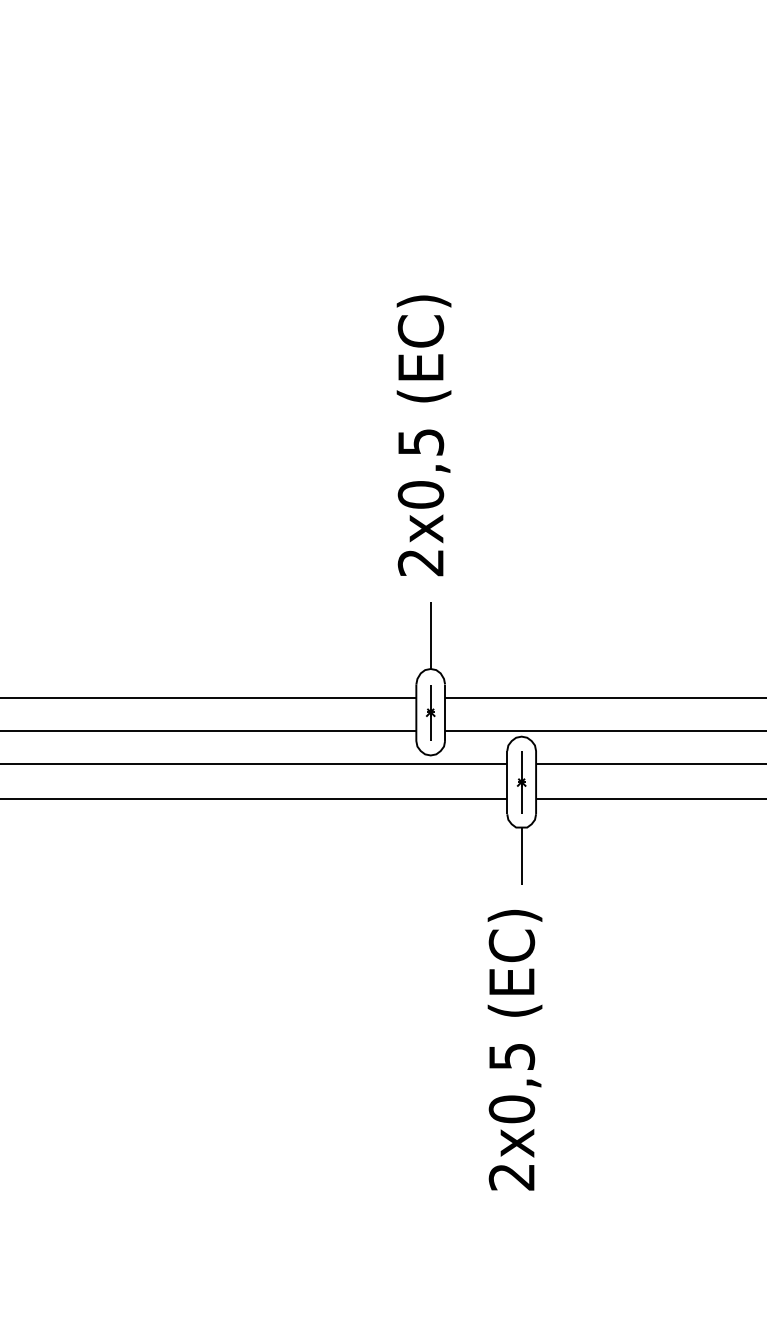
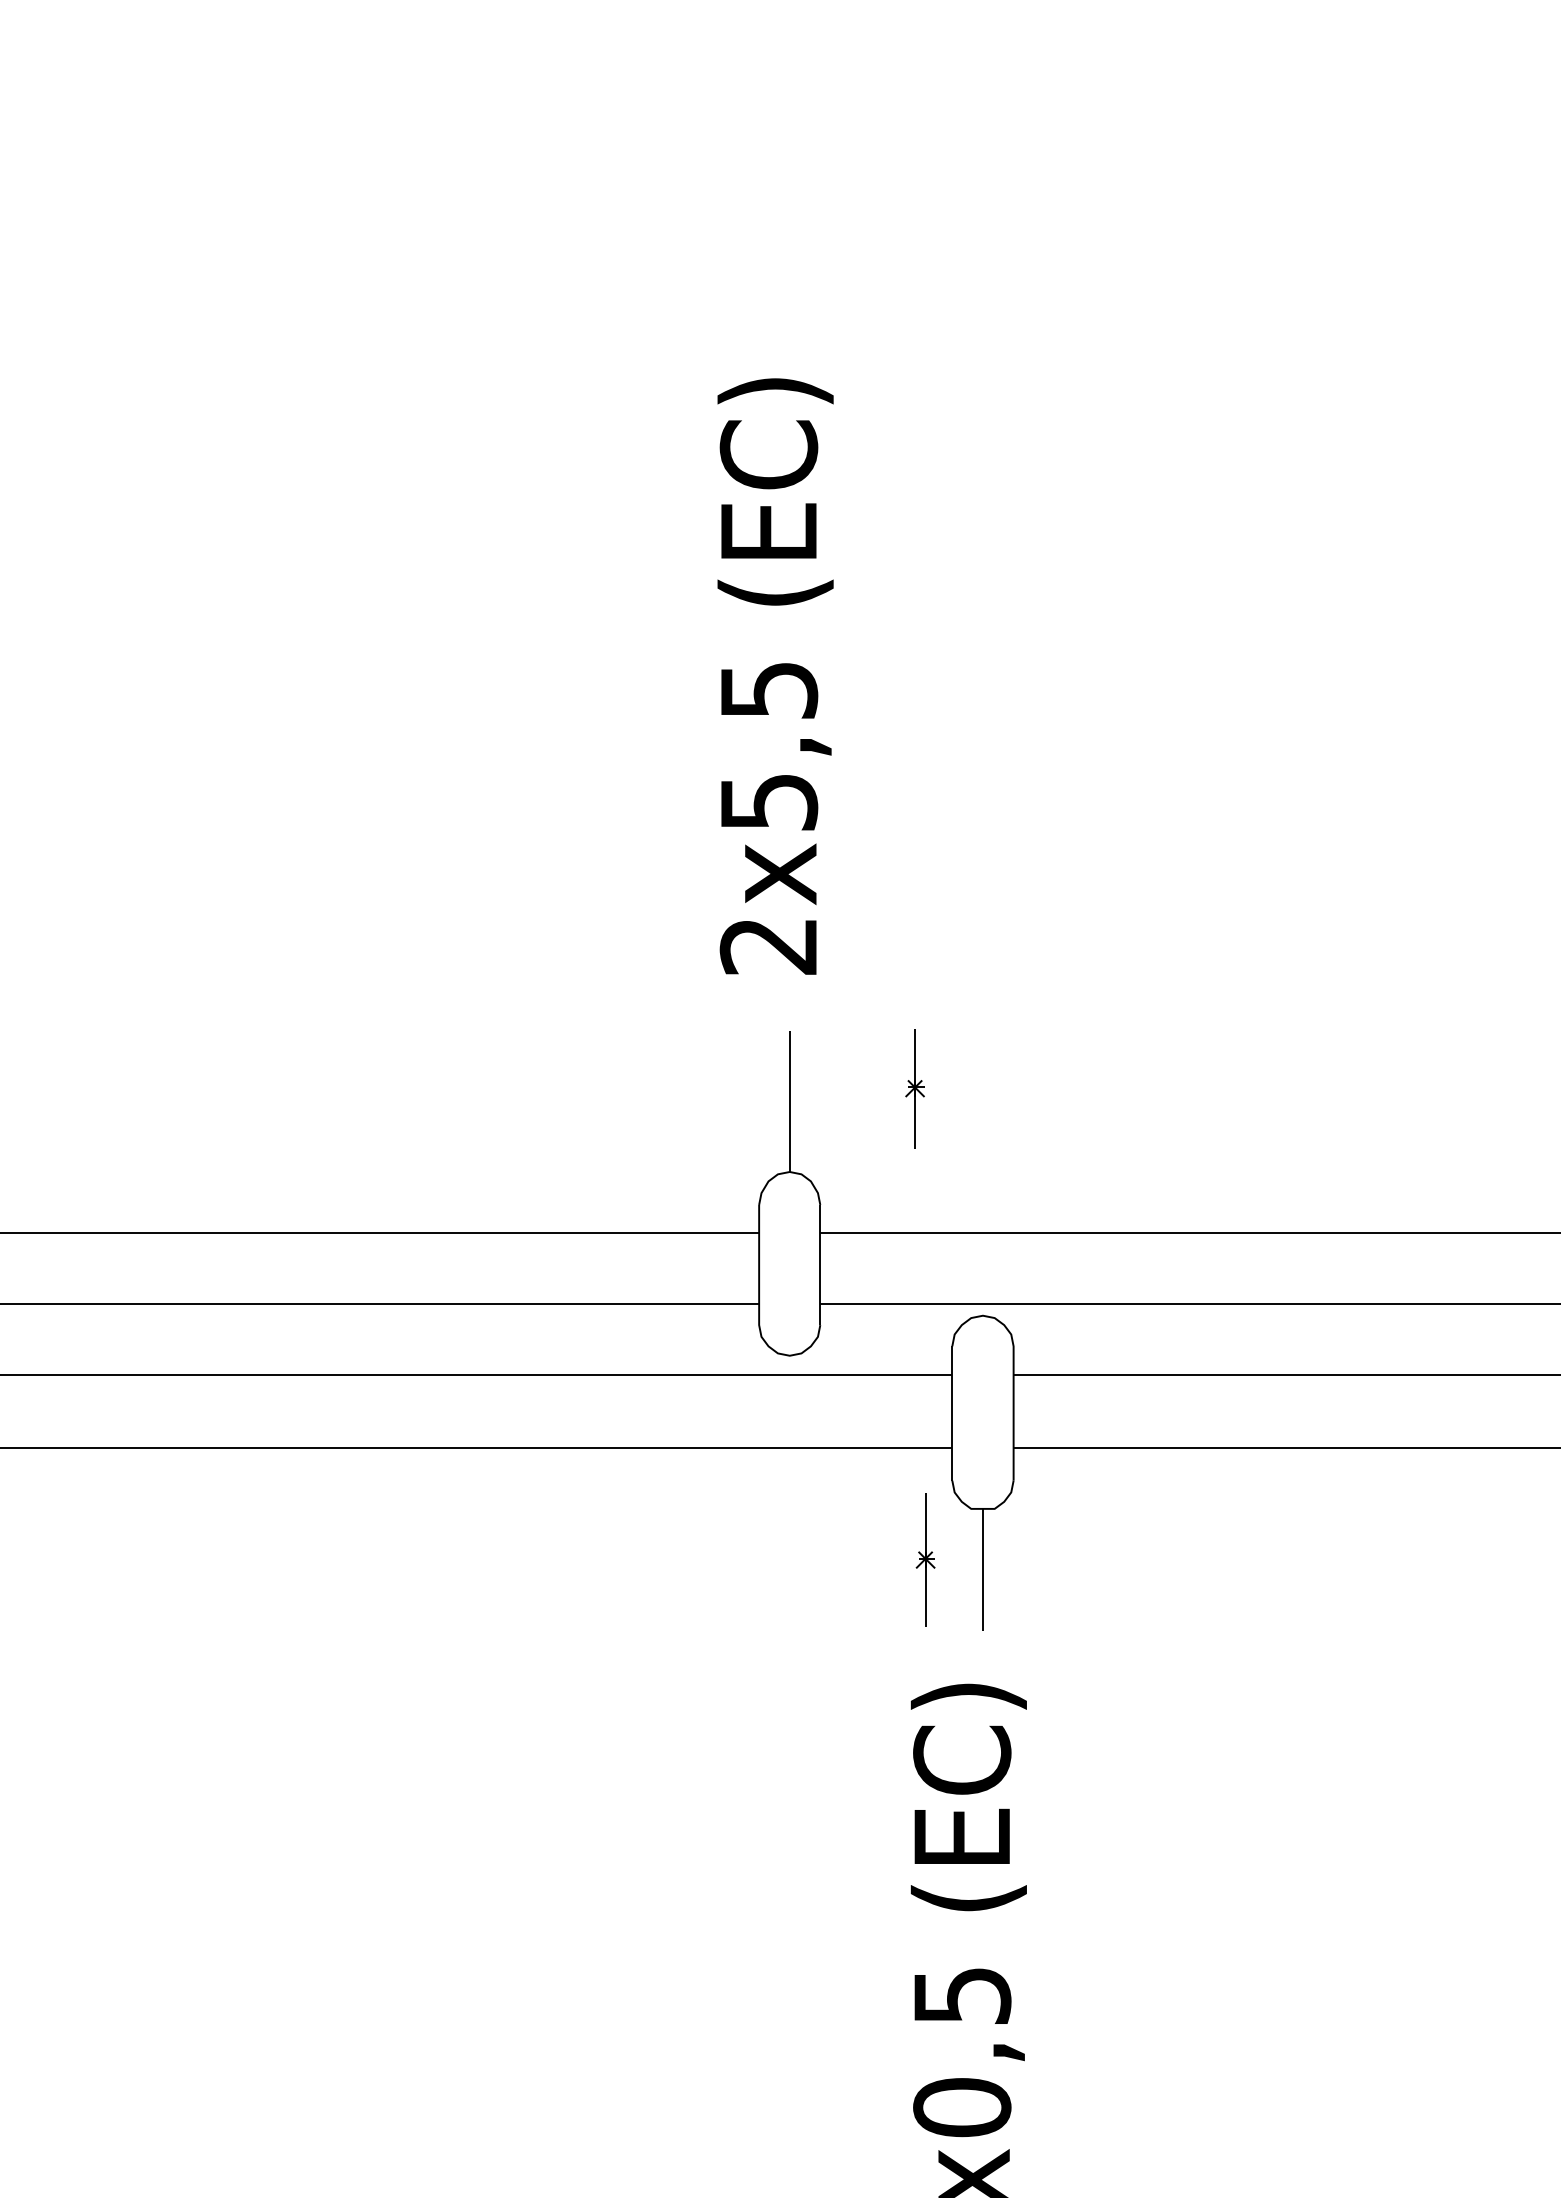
text: (420, 494) -> (767, 801), 2x0,5 -> 2x5,5
part: (430, 712) -> (914, 1088), moved
part: (521, 782) -> (925, 1559), moved

